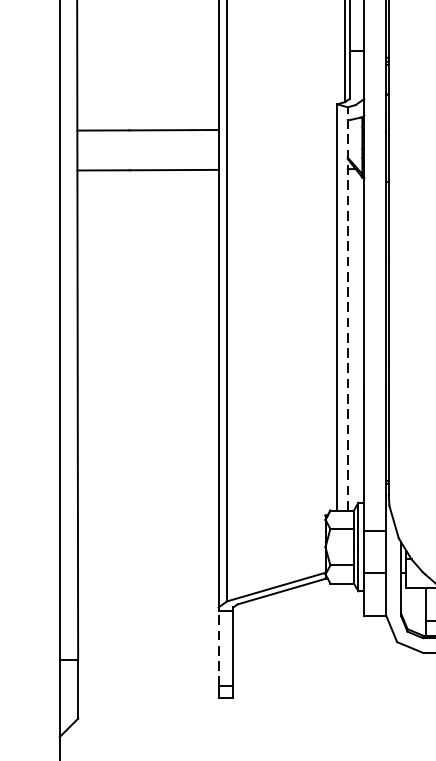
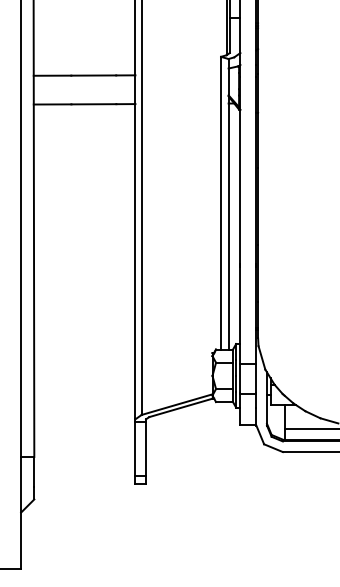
line: (347, 307) -> (228, 203), dashed -> solid
line: (218, 647) -> (135, 448), dashed -> solid

